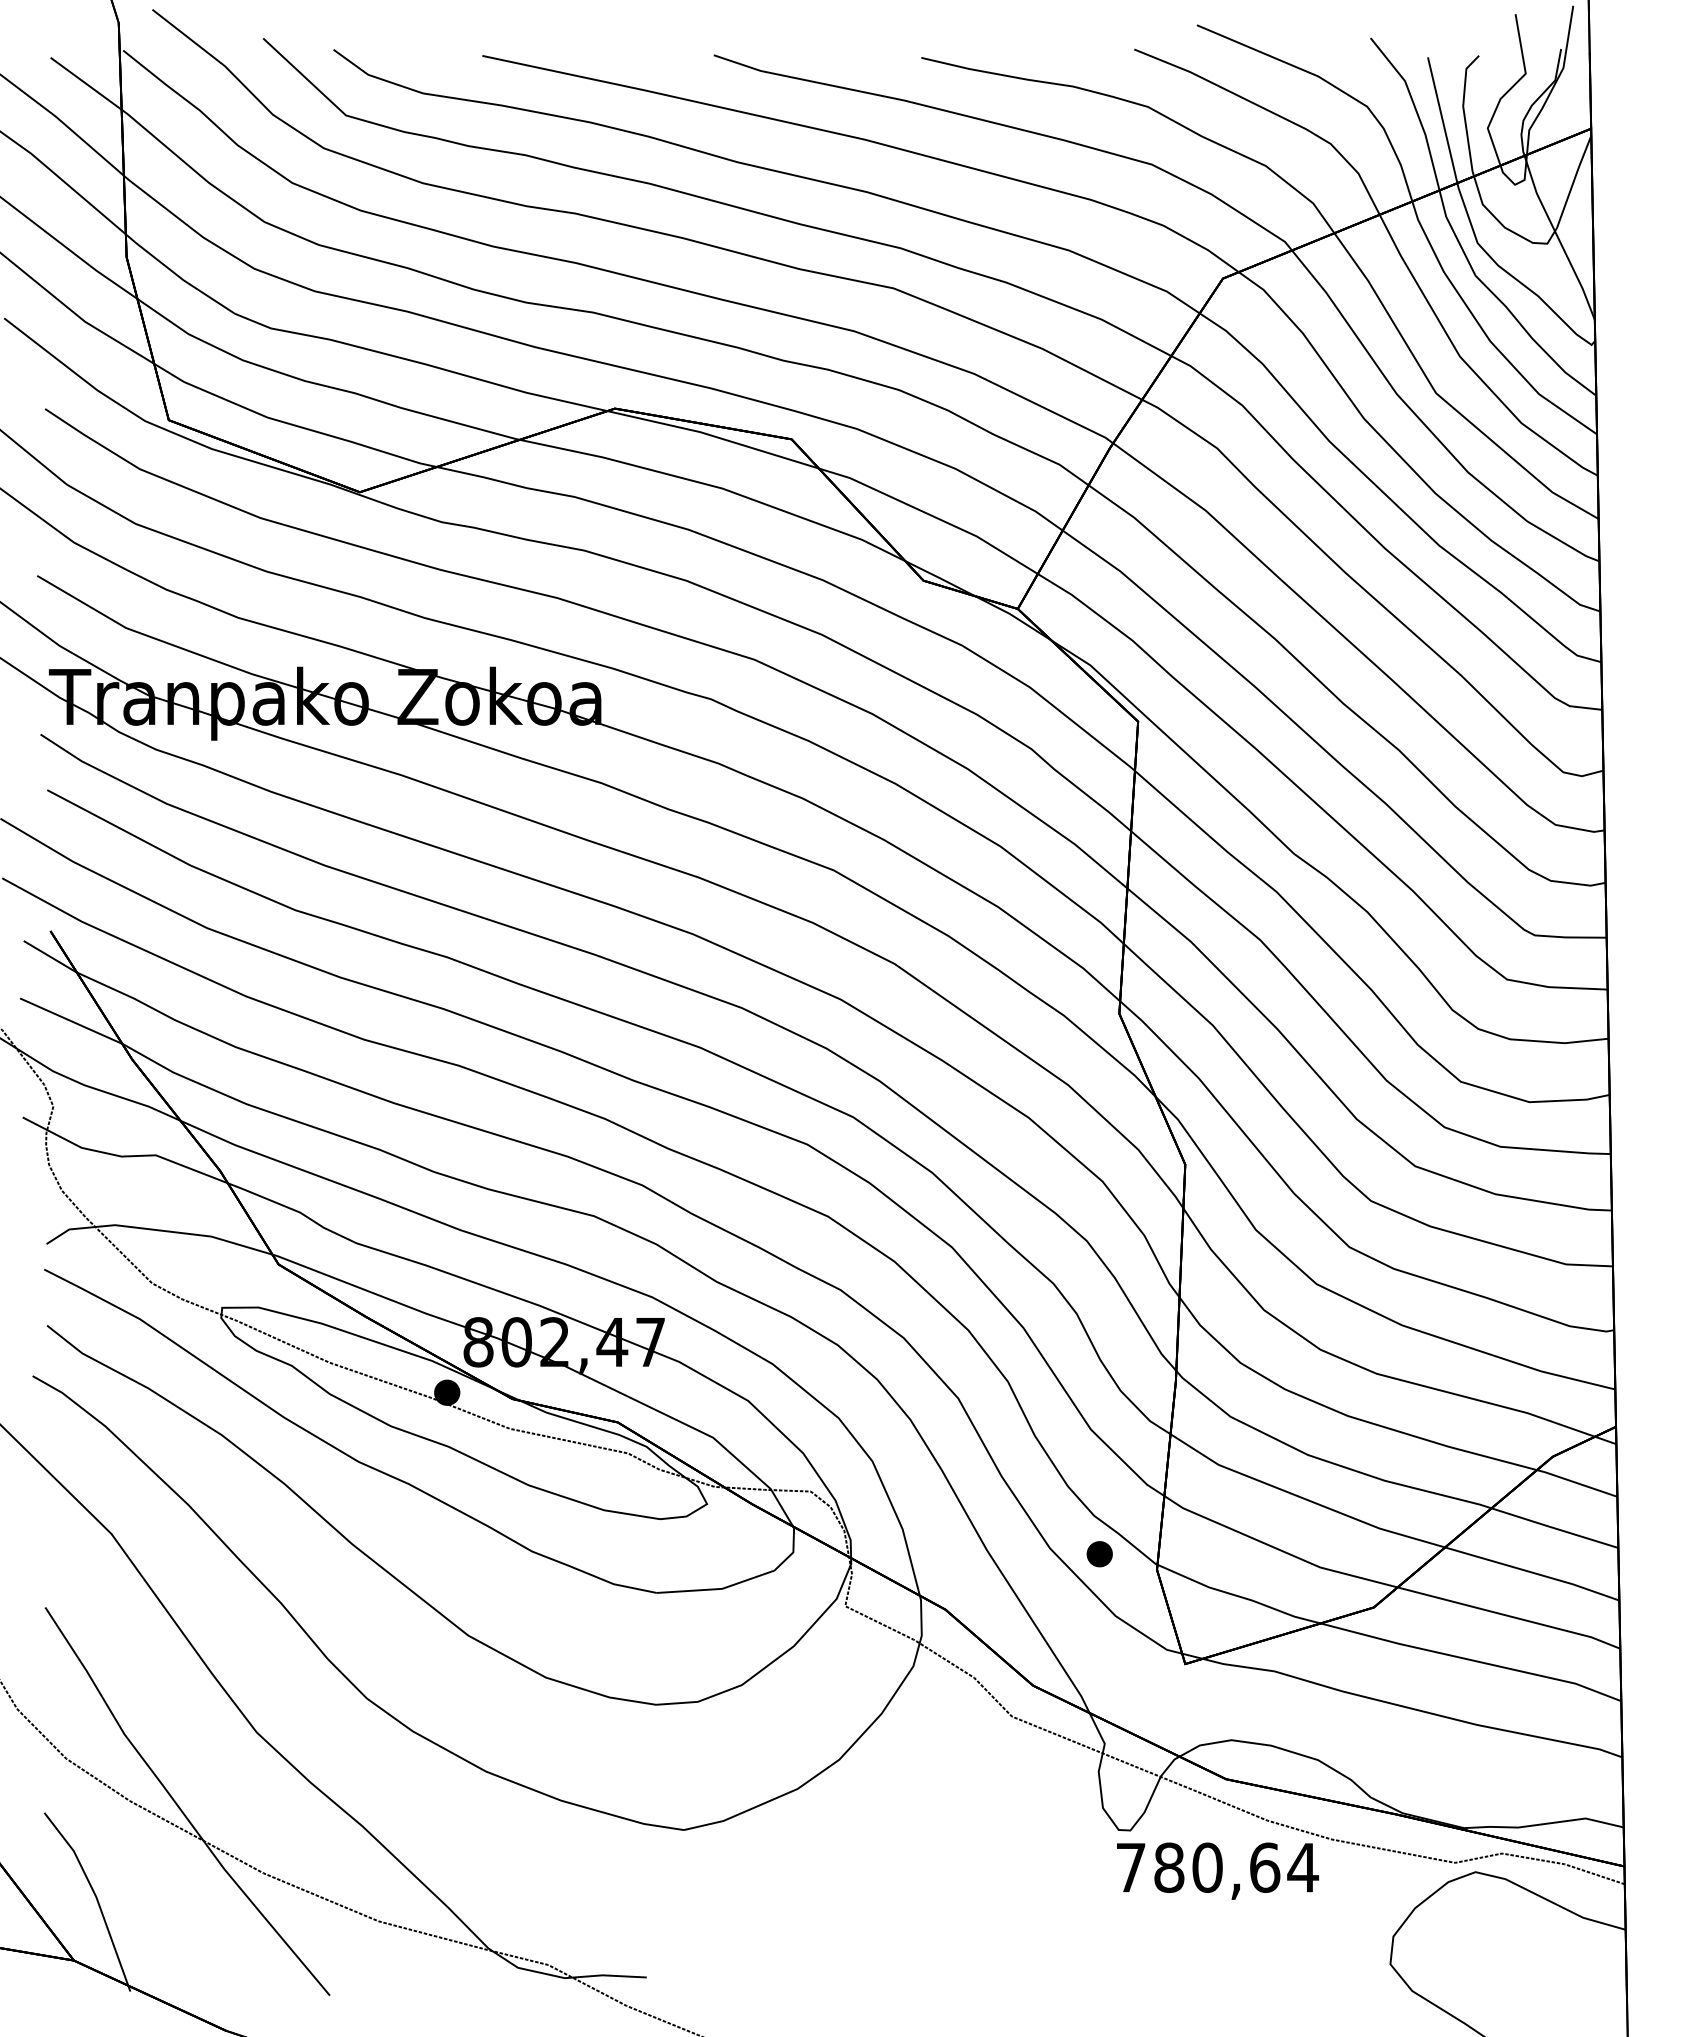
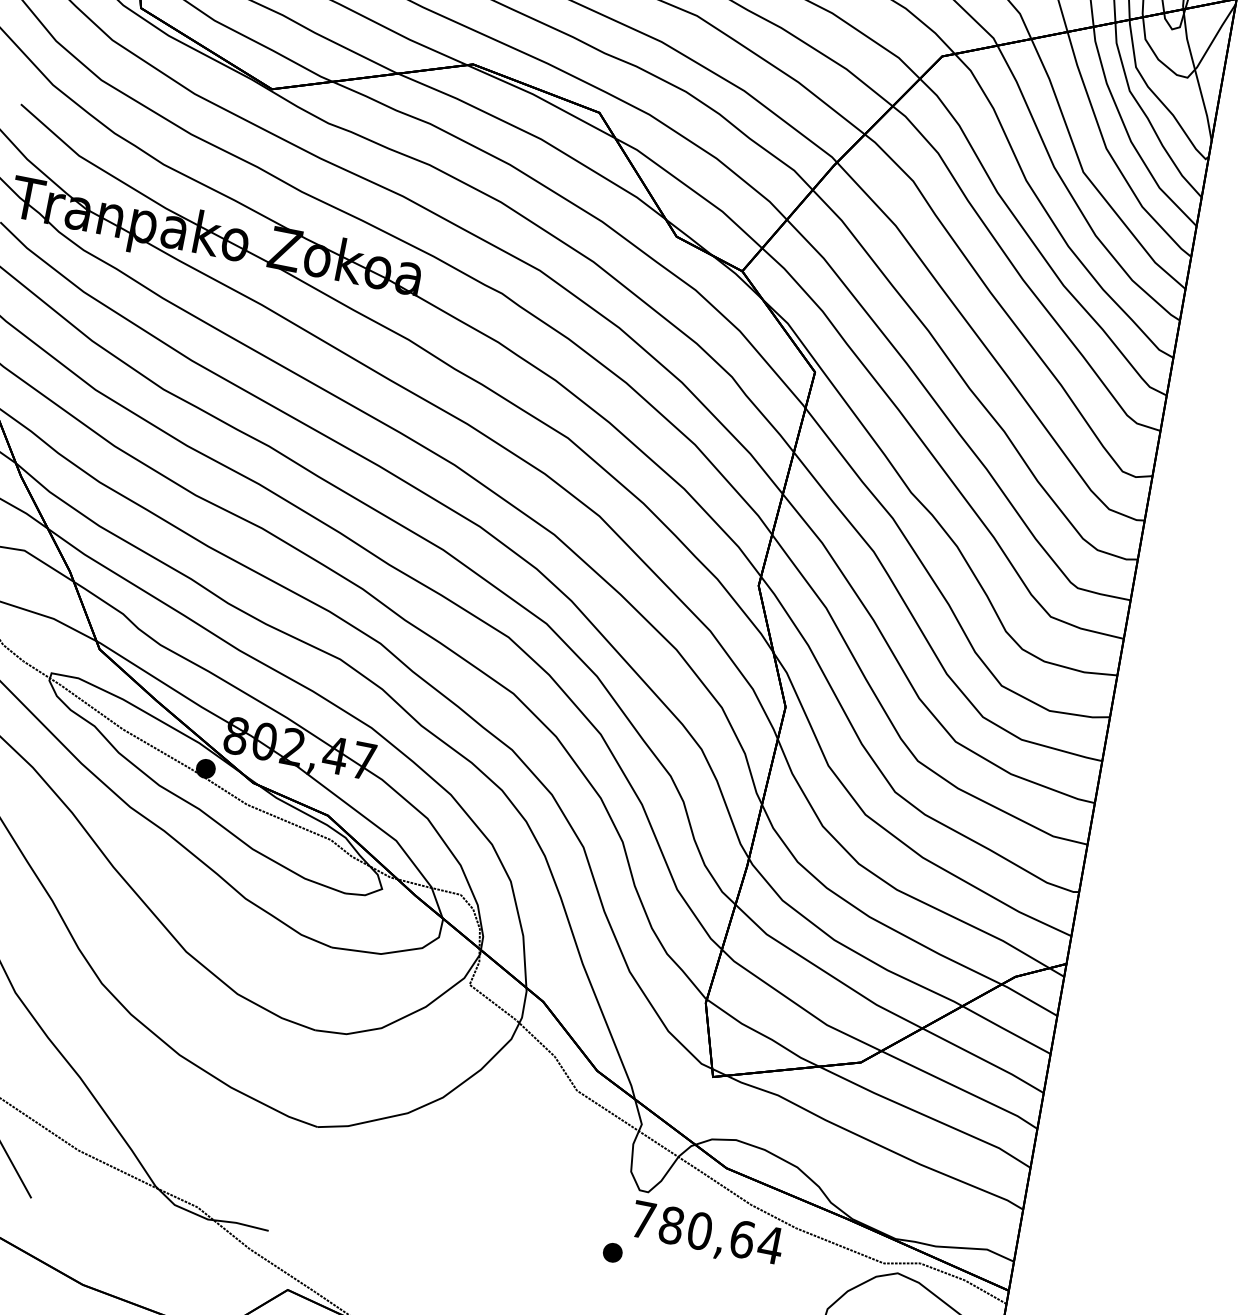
part: (1099, 1554) -> (612, 1252), moved

